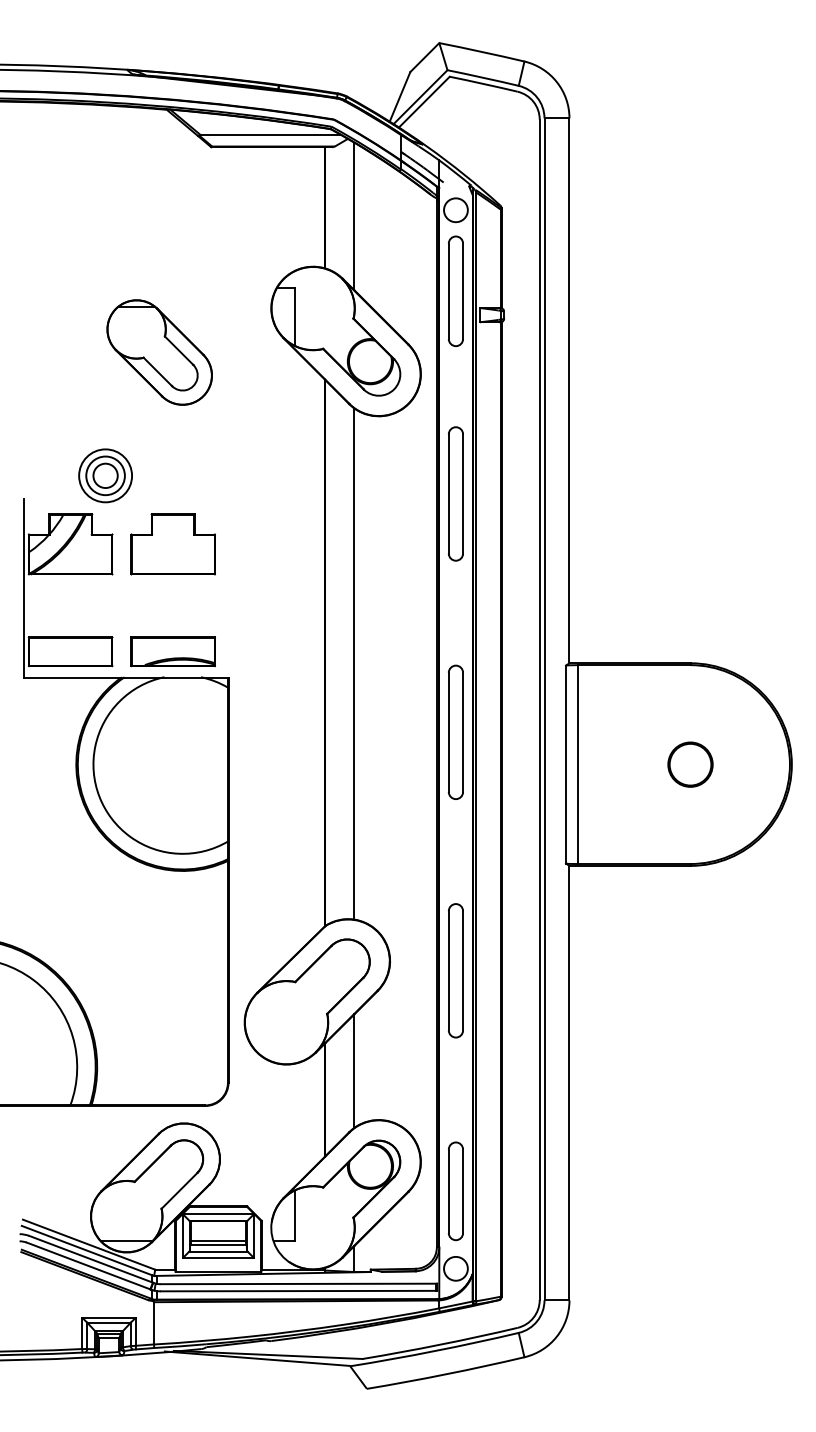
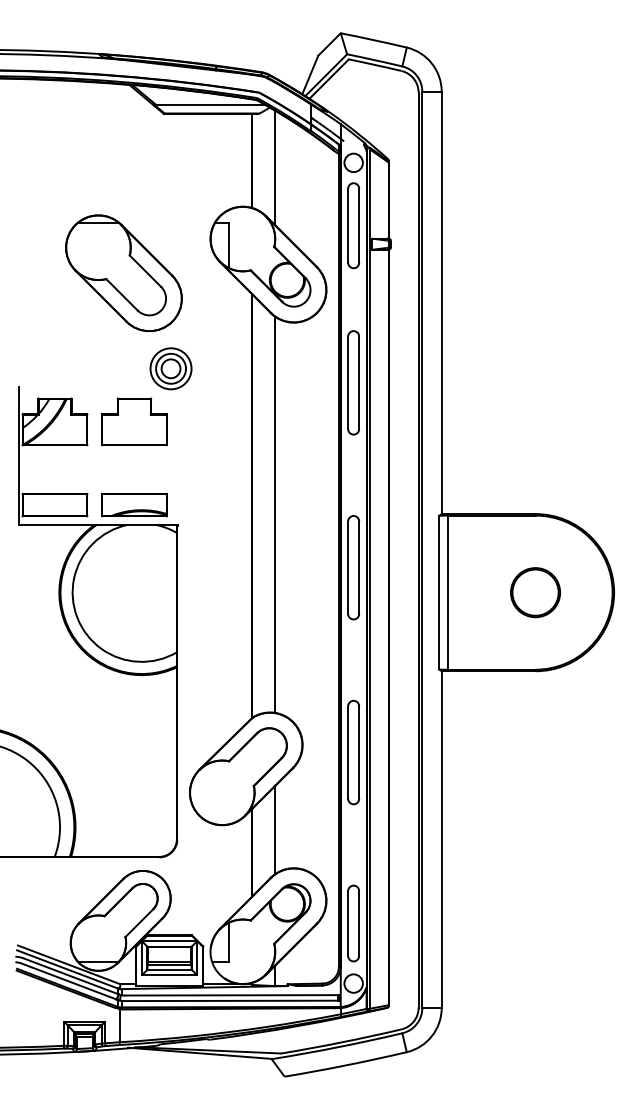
part: (159, 351) -> (123, 272), size x1.43
part: (104, 475) -> (170, 368), moved
part: (690, 764) -> (535, 592), size x1.43

